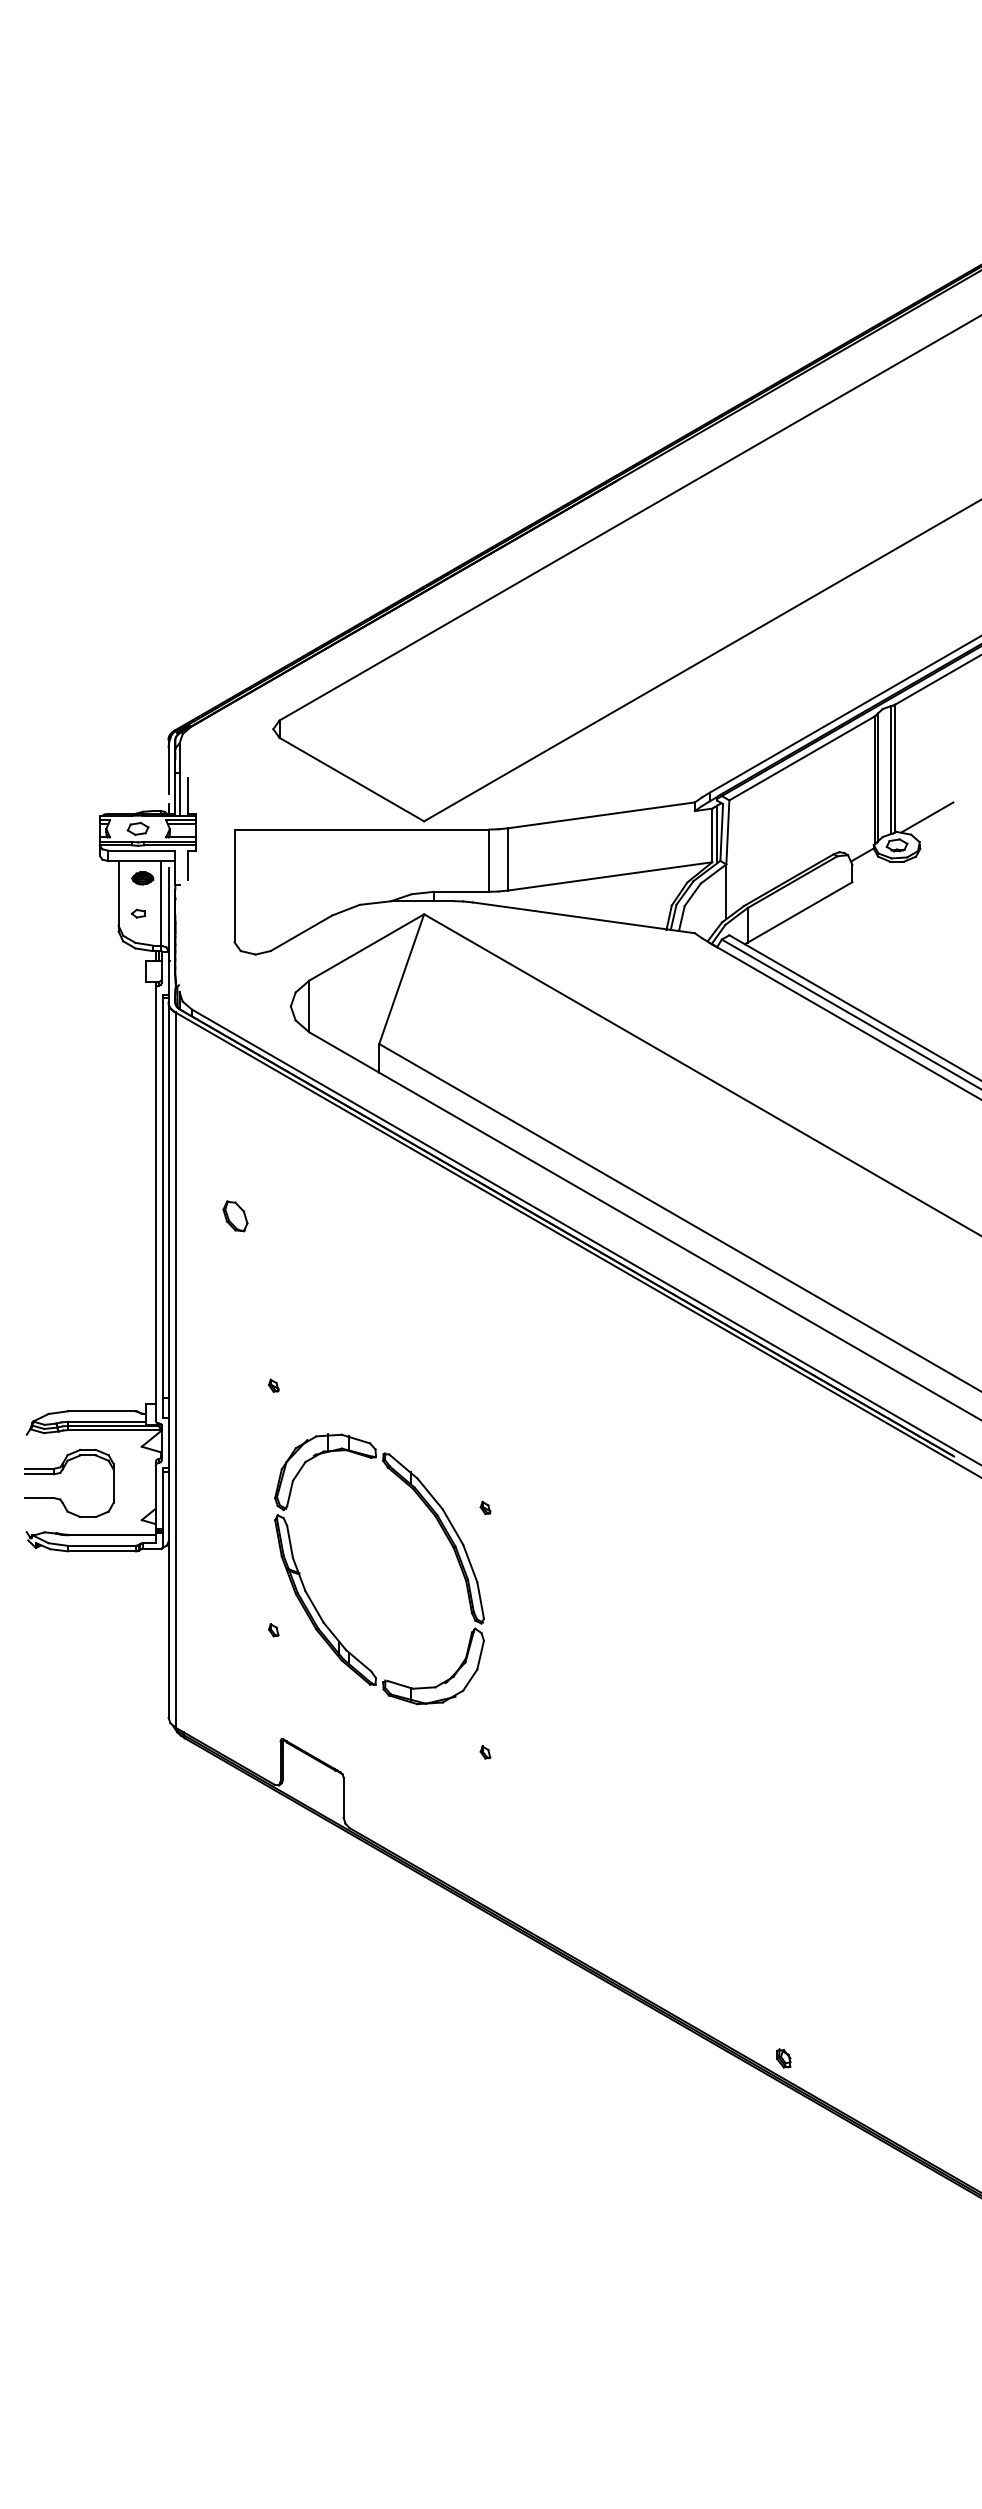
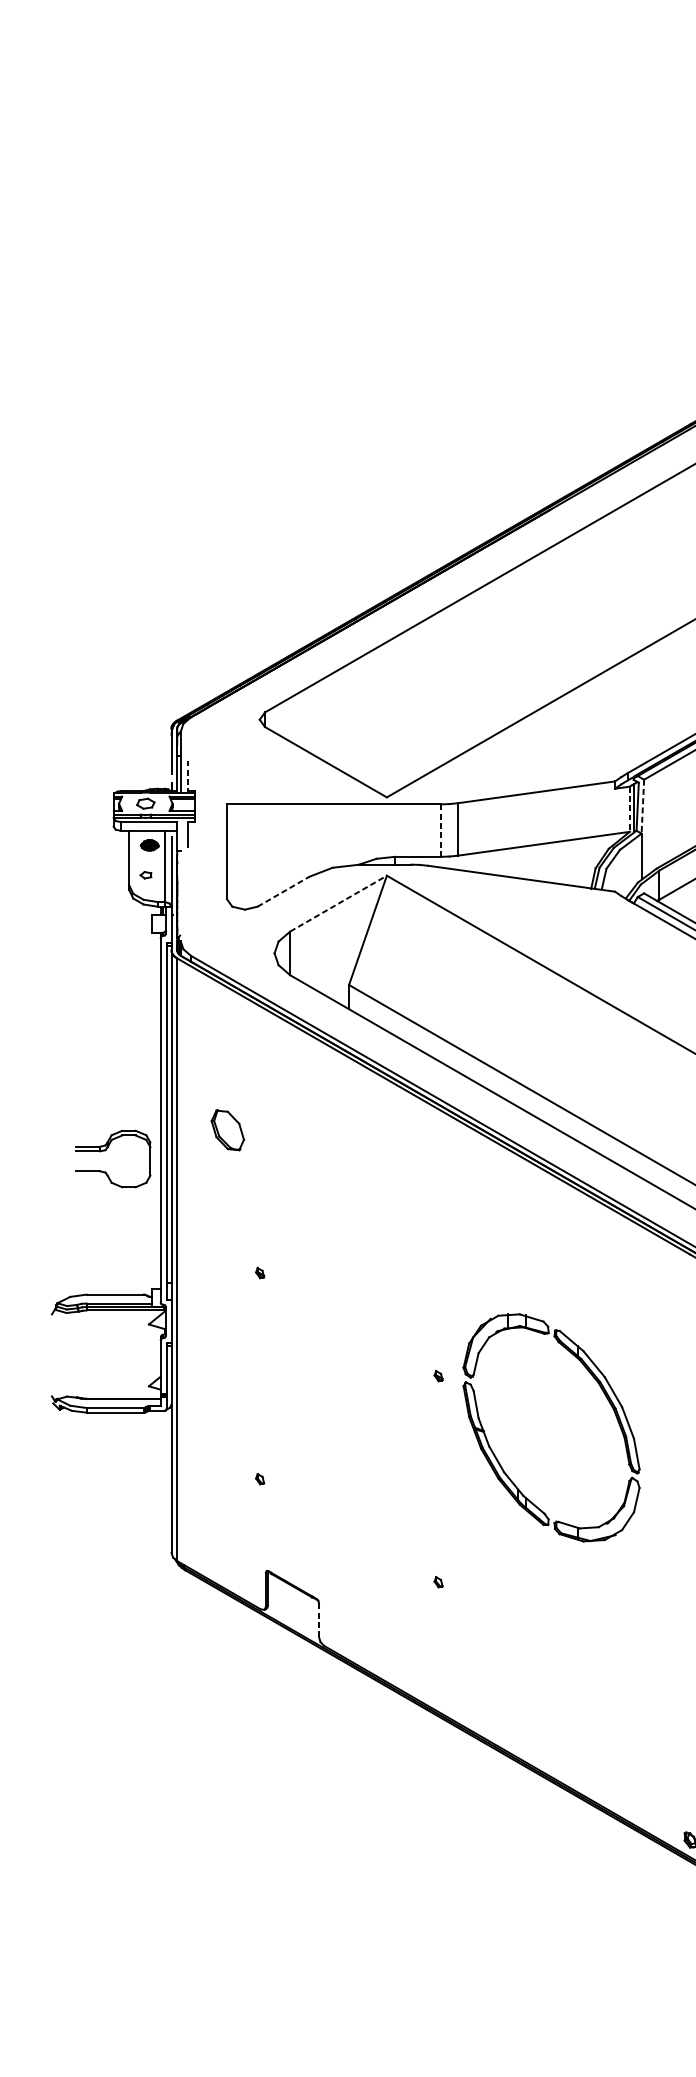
line: (188, 796) -> (188, 776), solid -> dashed
line: (727, 832) -> (642, 806), solid -> dashed
line: (712, 835) -> (629, 809), solid -> dashed
line: (488, 860) -> (441, 830), solid -> dashed
line: (301, 933) -> (283, 891), solid -> dashed
line: (367, 947) -> (339, 903), solid -> dashed
part: (235, 1216) -> (227, 1130), size x1.6
part: (61, 1473) -> (106, 1150), moved
part: (317, 1609) -> (499, 1461), moved
line: (343, 1797) -> (318, 1620), solid -> dashed

